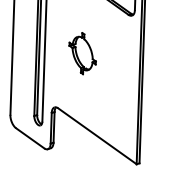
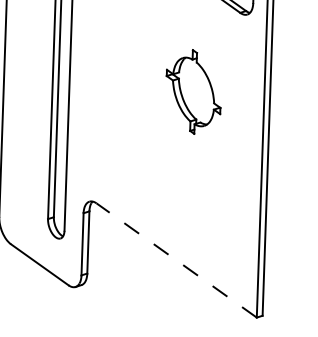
part: (82, 53) -> (193, 91), moved
line: (96, 135) -> (174, 258), solid -> dashed

